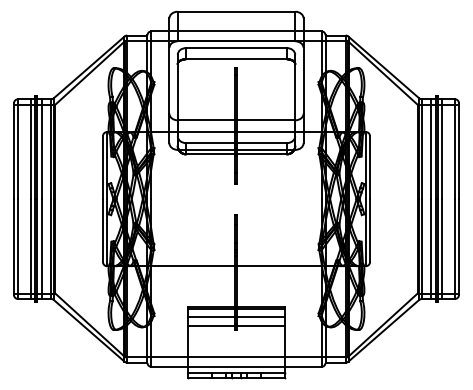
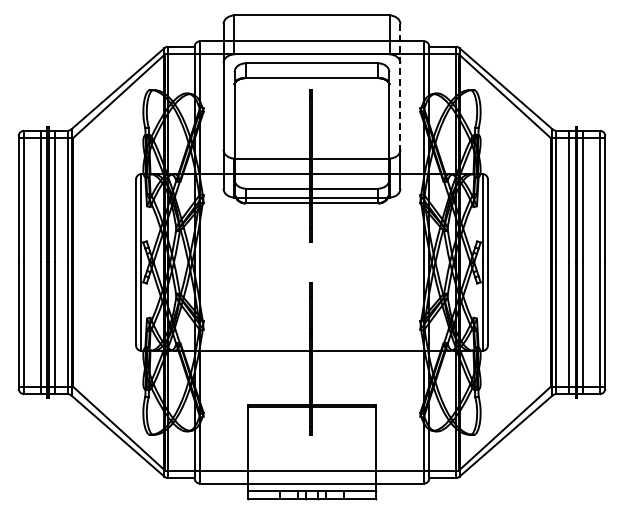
line: (303, 66) -> (400, 87), solid -> dashed
line: (236, 316) -> (311, 417), removed
line: (236, 326) -> (311, 430), removed

